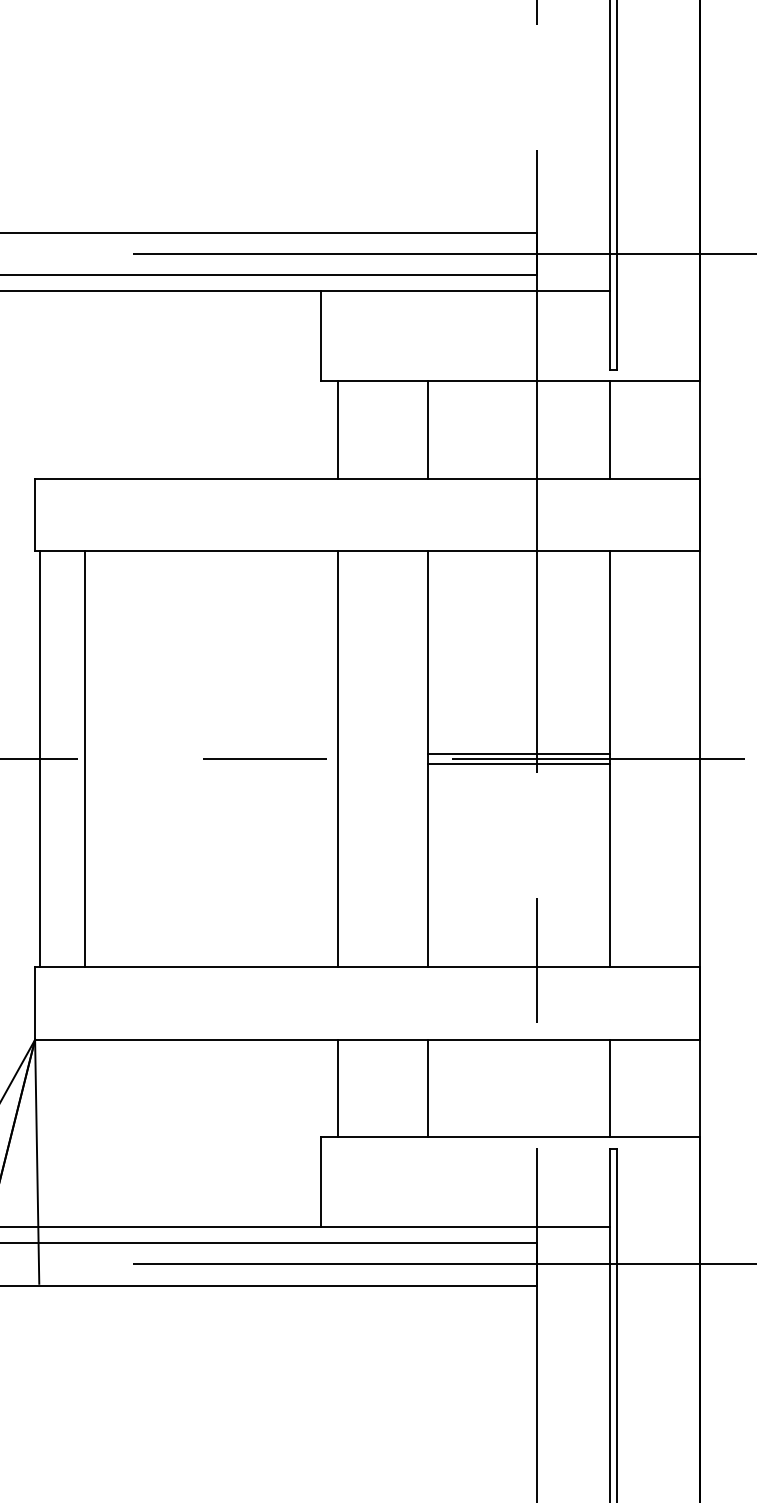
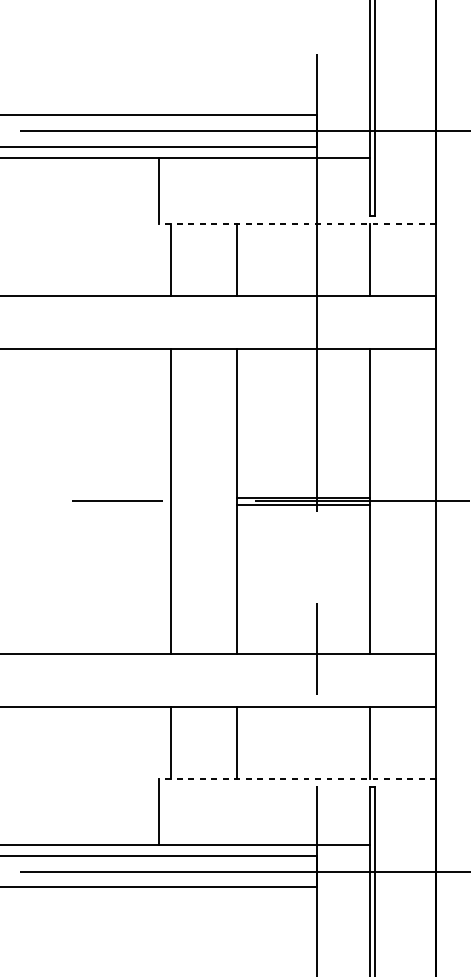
line: (510, 380) -> (297, 223), solid -> dashed
line: (510, 1137) -> (297, 778), solid -> dashed

